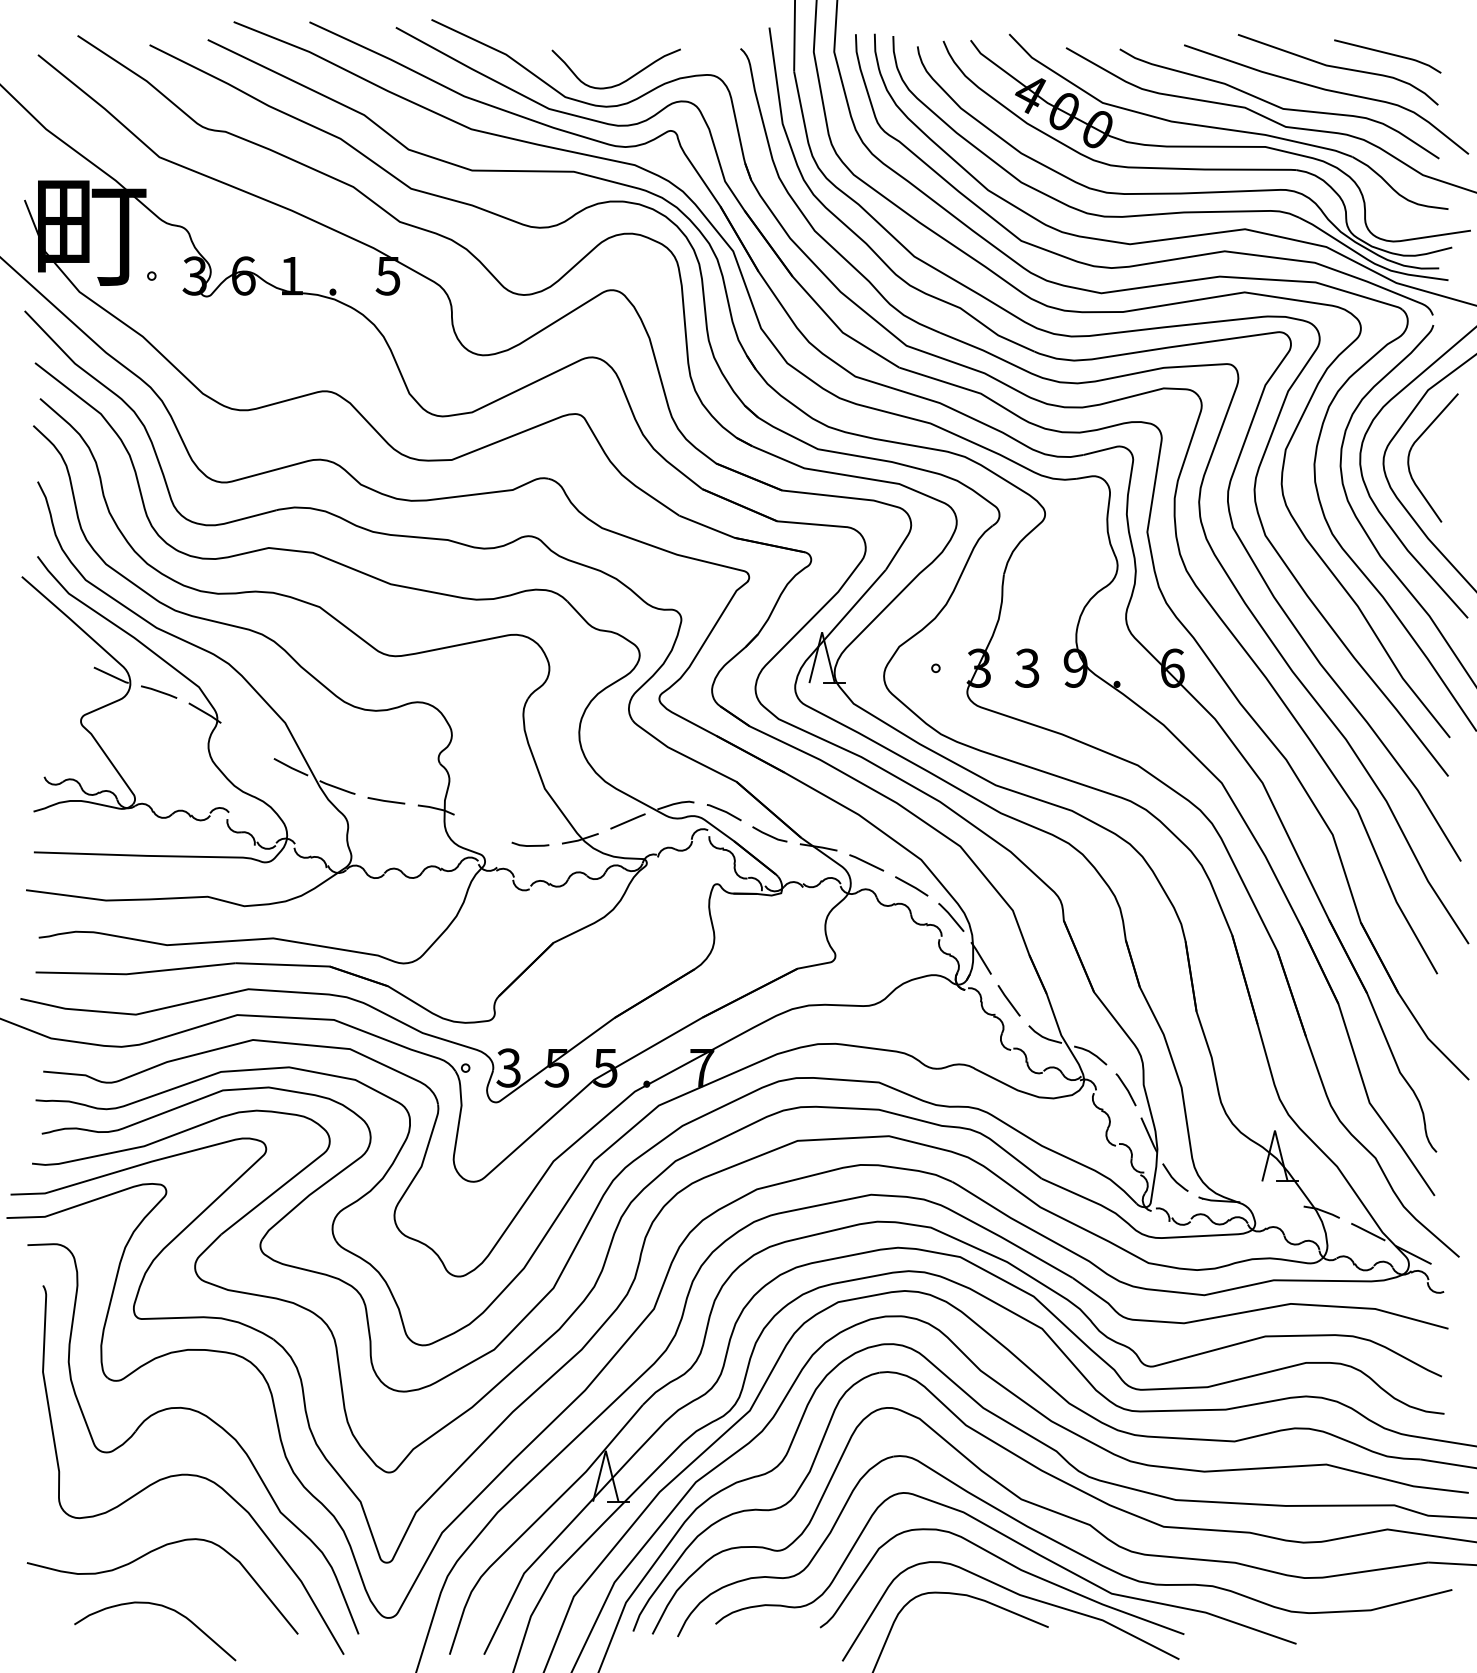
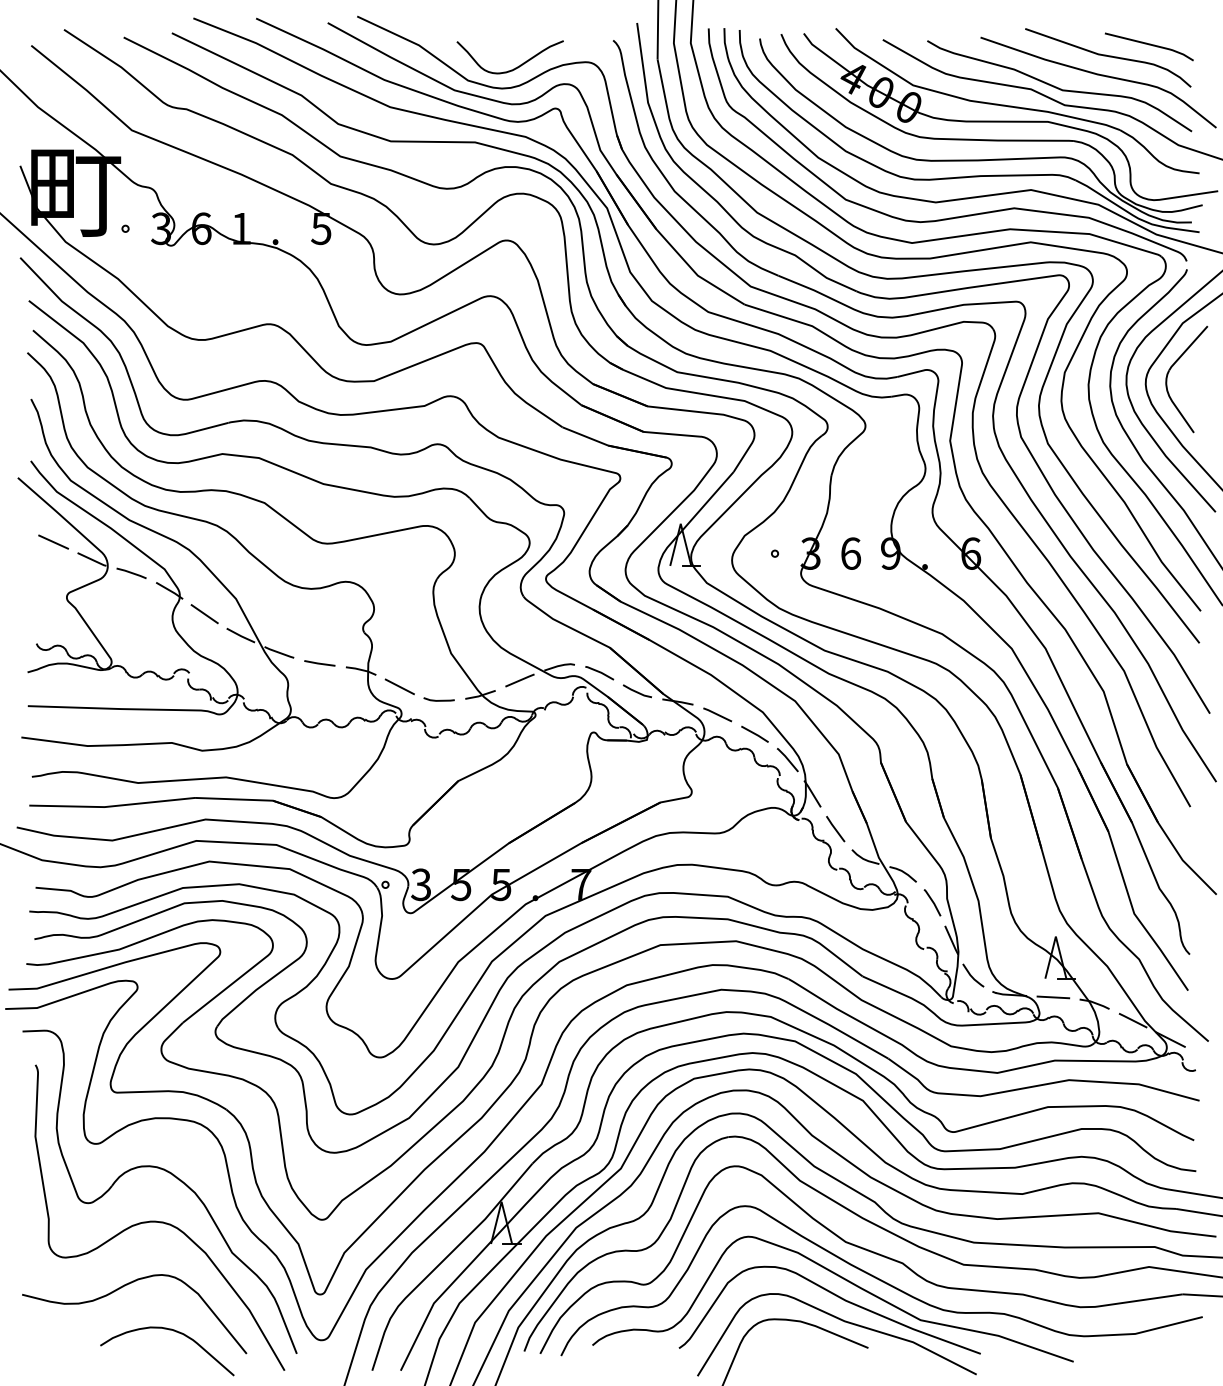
line: (64, 654) -> (53, 542), added
text: (1027, 667) -> (850, 553), 3 -> 6
line: (247, 741) -> (204, 614), added
line: (482, 828) -> (399, 686), added
line: (1271, 1203) -> (1052, 996), added
curve: (163, 1607) -> (174, 1331), moved

